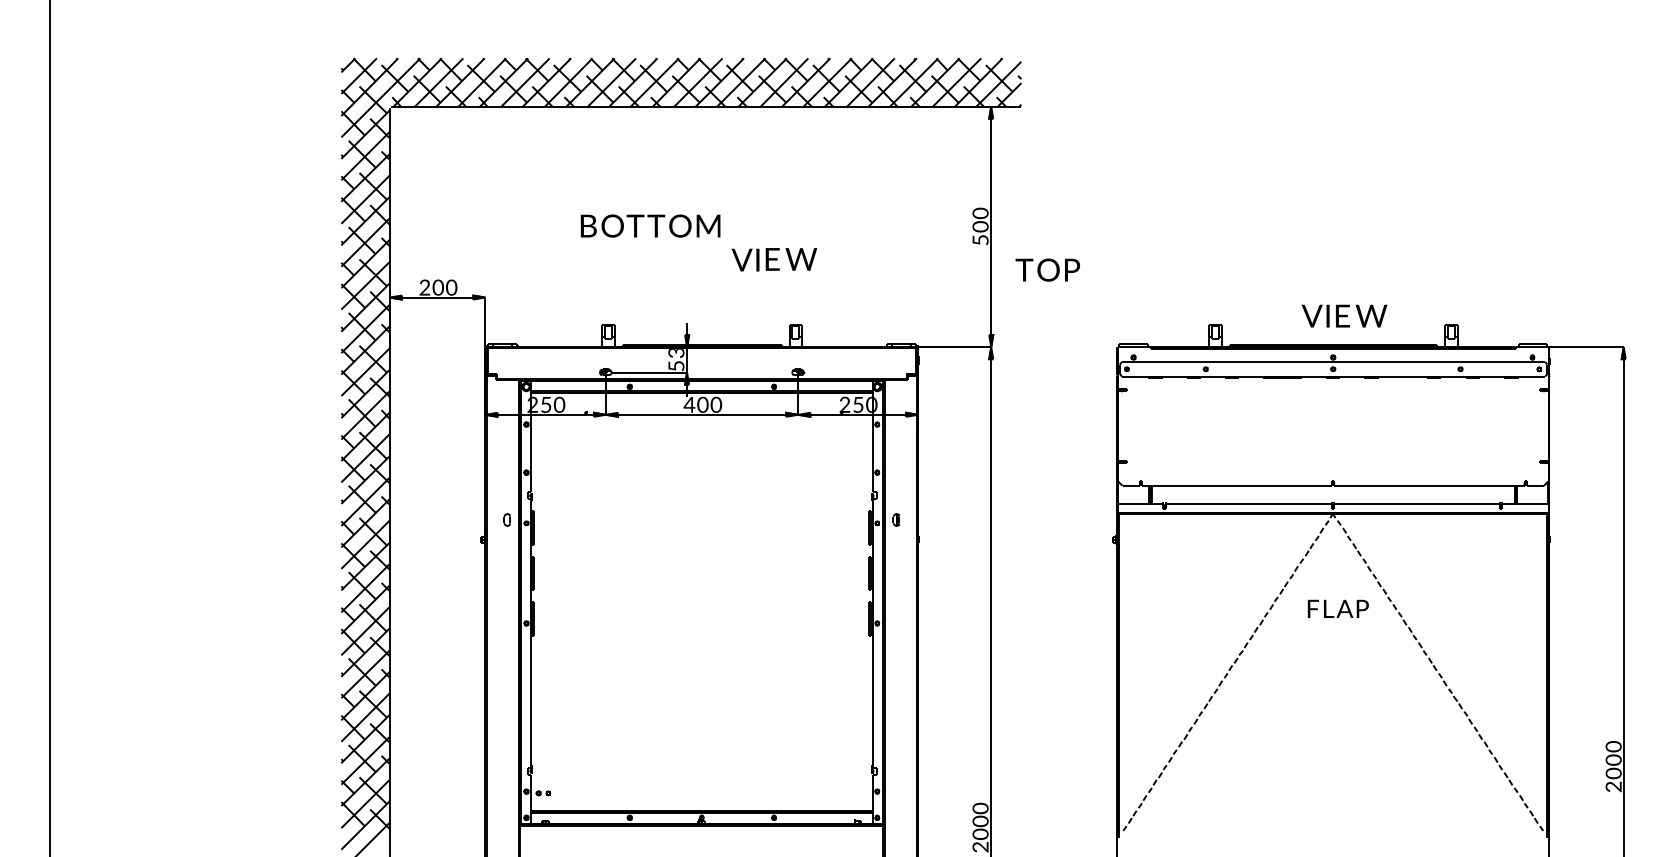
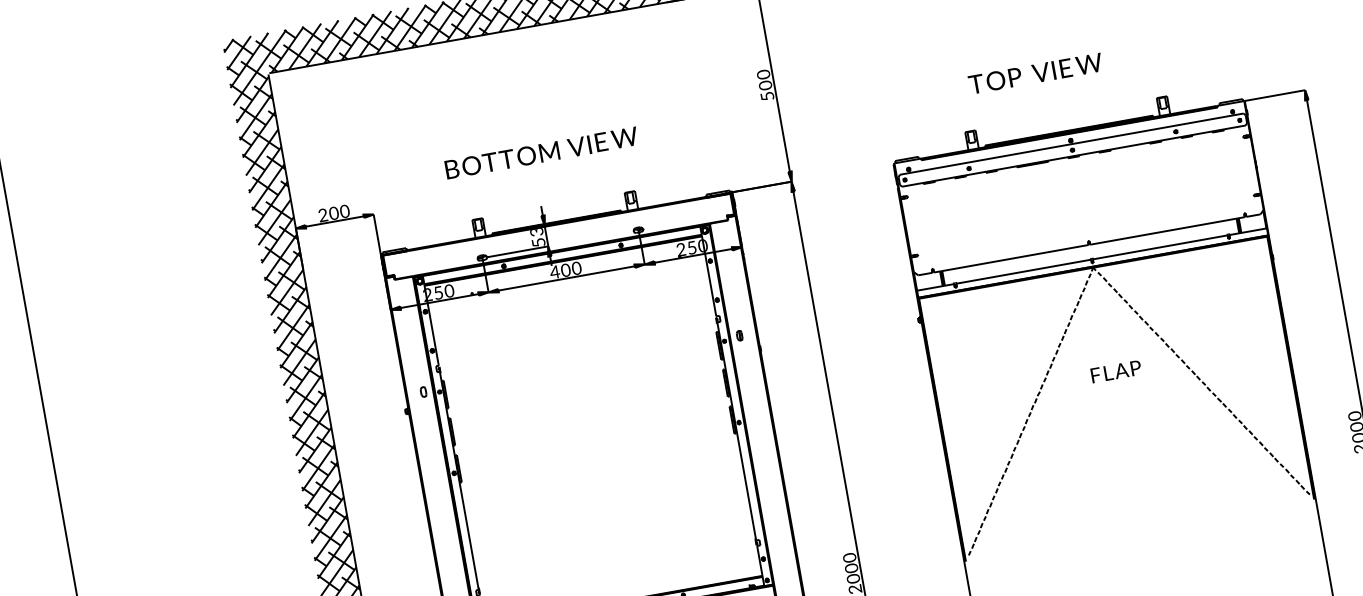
text: (650, 225) -> (502, 159), moved
text: (1047, 269) -> (994, 80), moved
text: (1344, 315) -> (1067, 67), moved
text: (1337, 608) -> (1115, 371), moved

